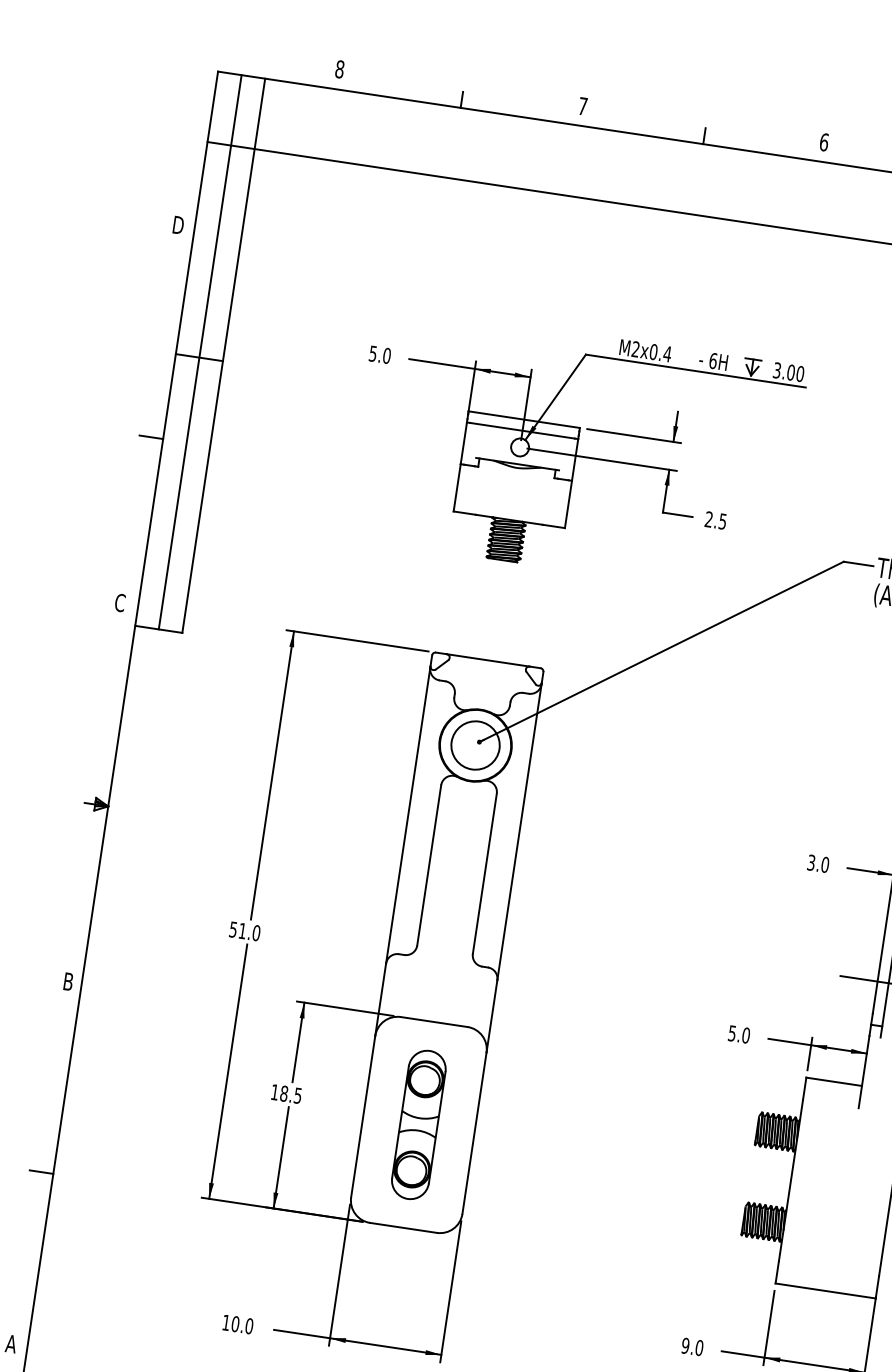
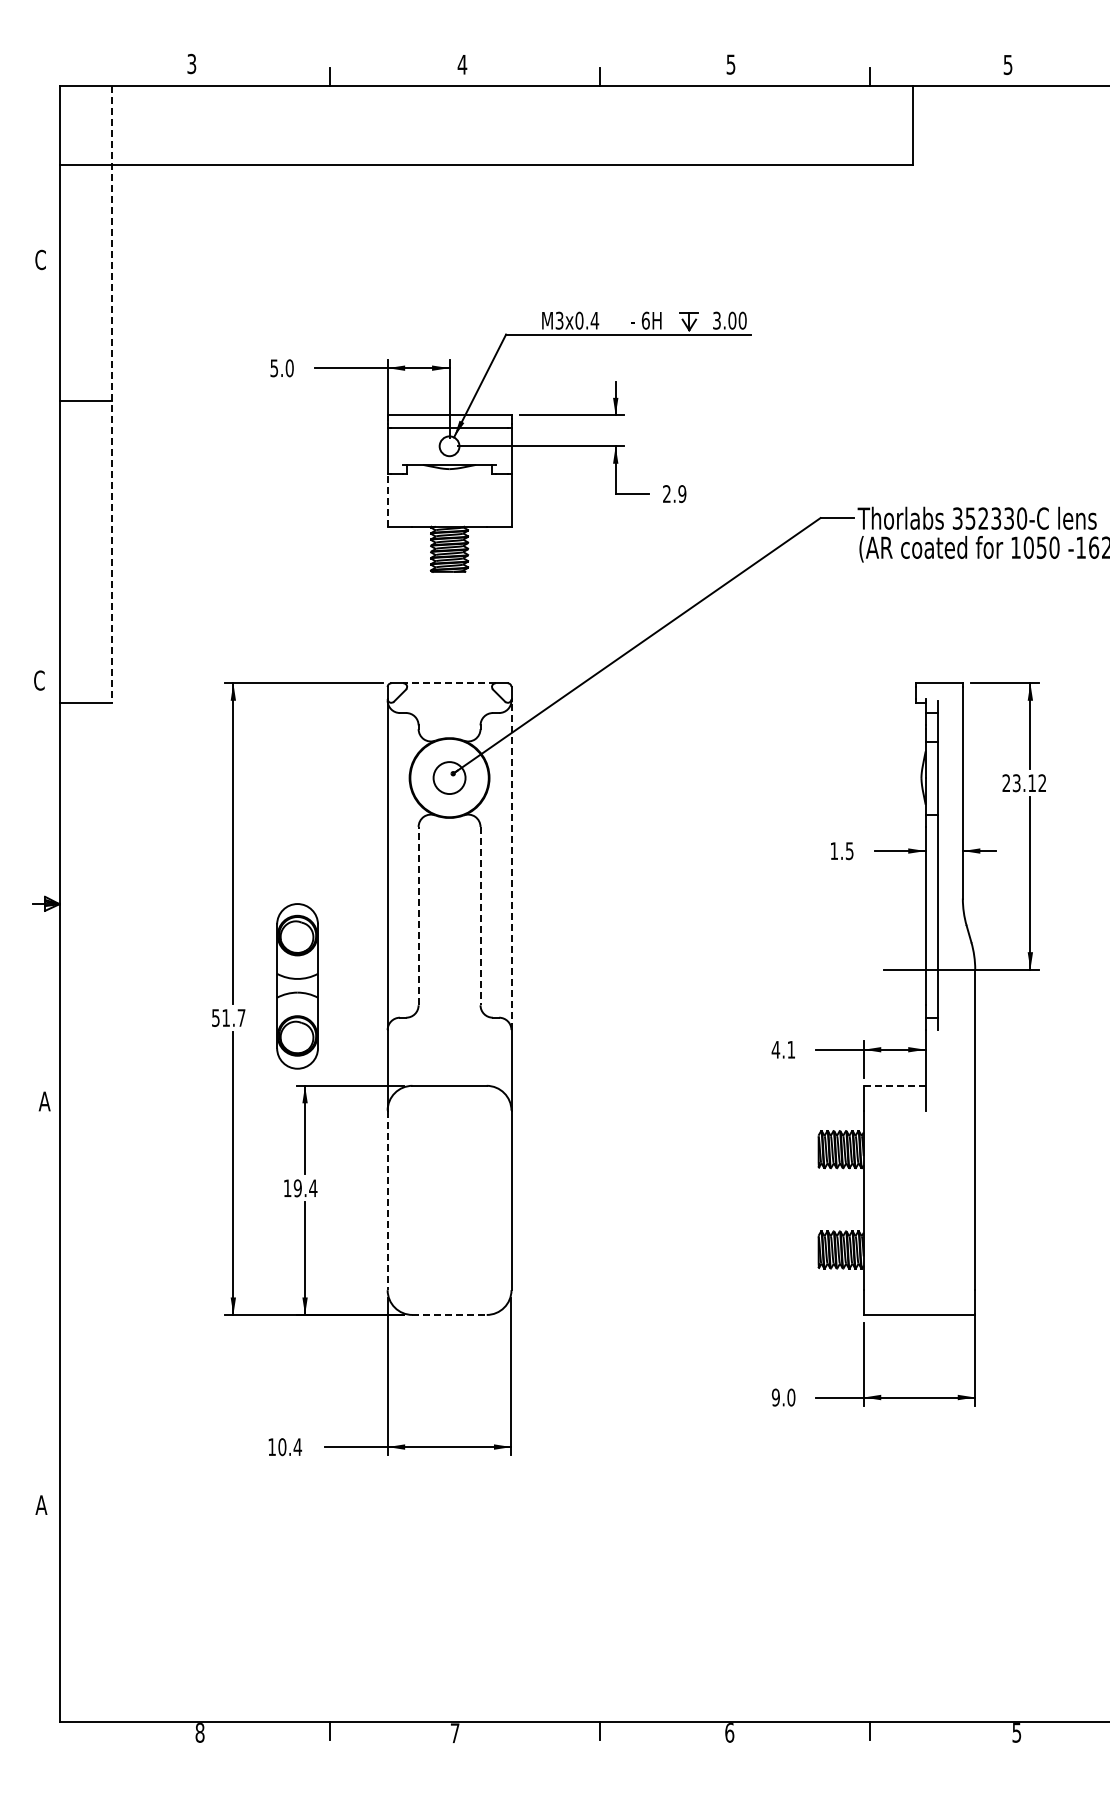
text: (339, 69) -> (191, 64), 8 -> 3
text: (582, 106) -> (462, 64), 7 -> 4
text: (823, 142) -> (730, 64), 6 -> 5
text: (178, 224) -> (41, 259), D -> C
text: (635, 349) -> (559, 320), M2x0.4 -> M3x0.4
line: (199, 352) -> (85, 394), removed
line: (224, 356) -> (112, 395), solid -> dashed
line: (151, 437) -> (46, 495), removed
line: (457, 487) -> (387, 500), solid -> dashed
text: (723, 521) -> (682, 493), 2.5 -> 2.9
line: (488, 660) -> (449, 683), solid -> dashed
circle: (475, 745) -> (449, 777), size x0.6
line: (519, 832) -> (511, 865), solid -> dashed
line: (429, 864) -> (418, 915), solid -> dashed
text: (817, 864) -> (841, 851), 3.0 -> 1.5
line: (484, 874) -> (480, 916), solid -> dashed
text: (256, 932) -> (241, 1017), 51.0 -> 51.7
text: (68, 981) -> (44, 1101), B -> A
text: (739, 1034) -> (783, 1049), 5.0 -> 4.1
line: (834, 1081) -> (894, 1085), solid -> dashed
text: (291, 1094) -> (305, 1188), 18.5 -> 19.4
line: (363, 1116) -> (387, 1200), solid -> dashed
part: (418, 1125) -> (297, 986), moved
line: (41, 1172) -> (46, 1313), removed
line: (404, 1227) -> (450, 1314), solid -> dashed
text: (249, 1326) -> (297, 1447), 10.0 -> 10.4

